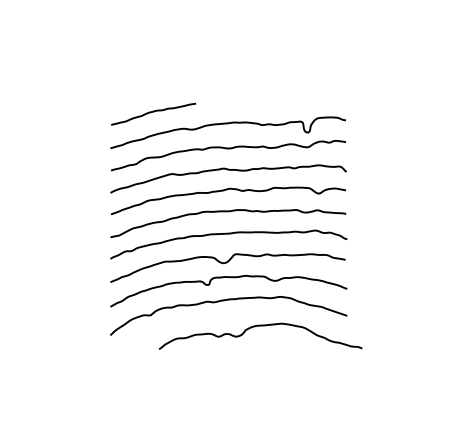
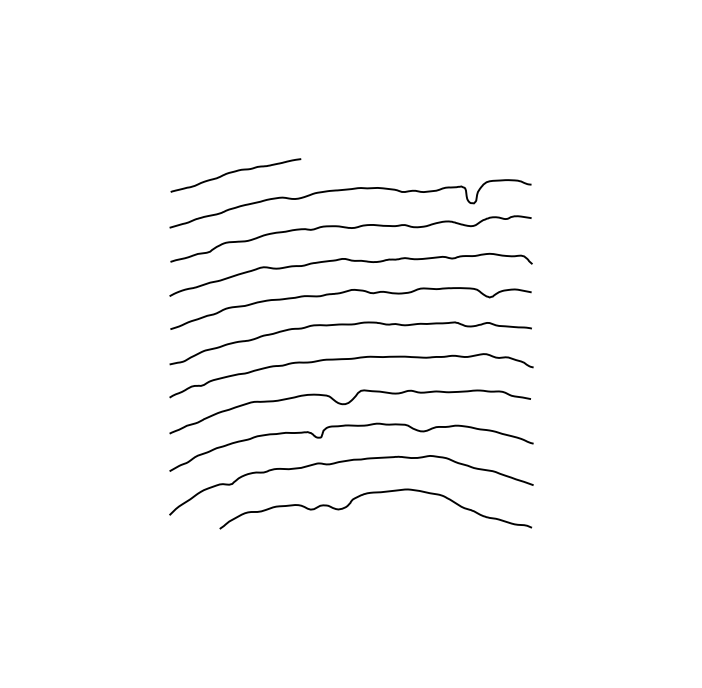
curve: (260, 326) -> (375, 493), moved

